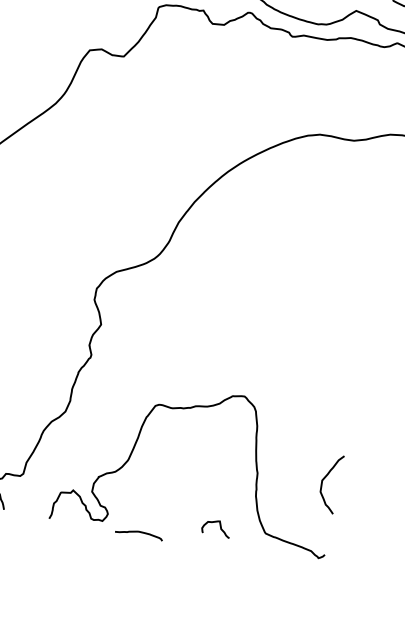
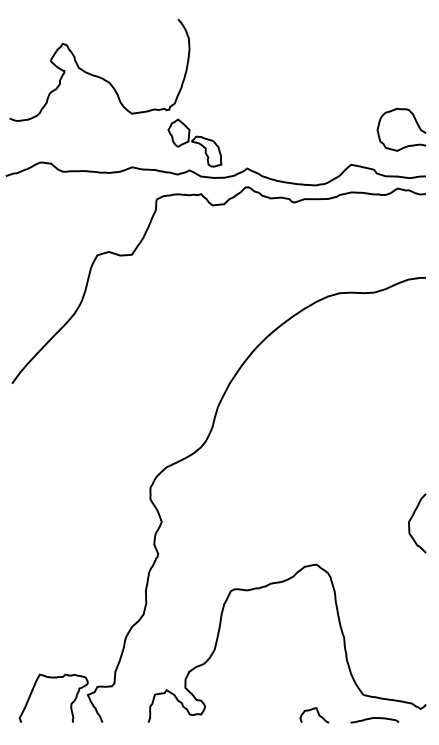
curve: (326, 477) -> (412, 518), moved
curve: (219, 526) -> (317, 713), moved
curve: (139, 532) -> (374, 718), moved

